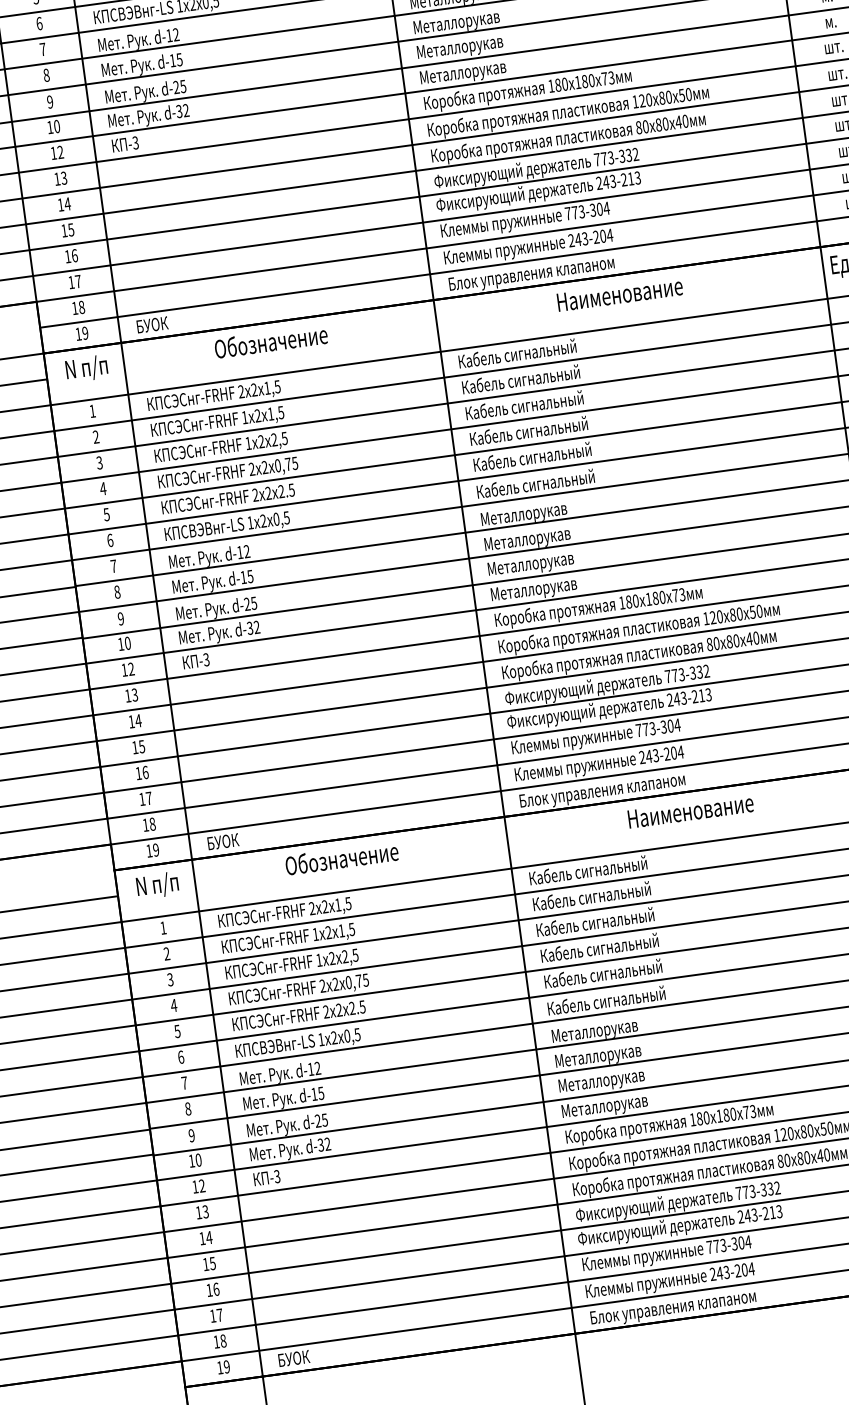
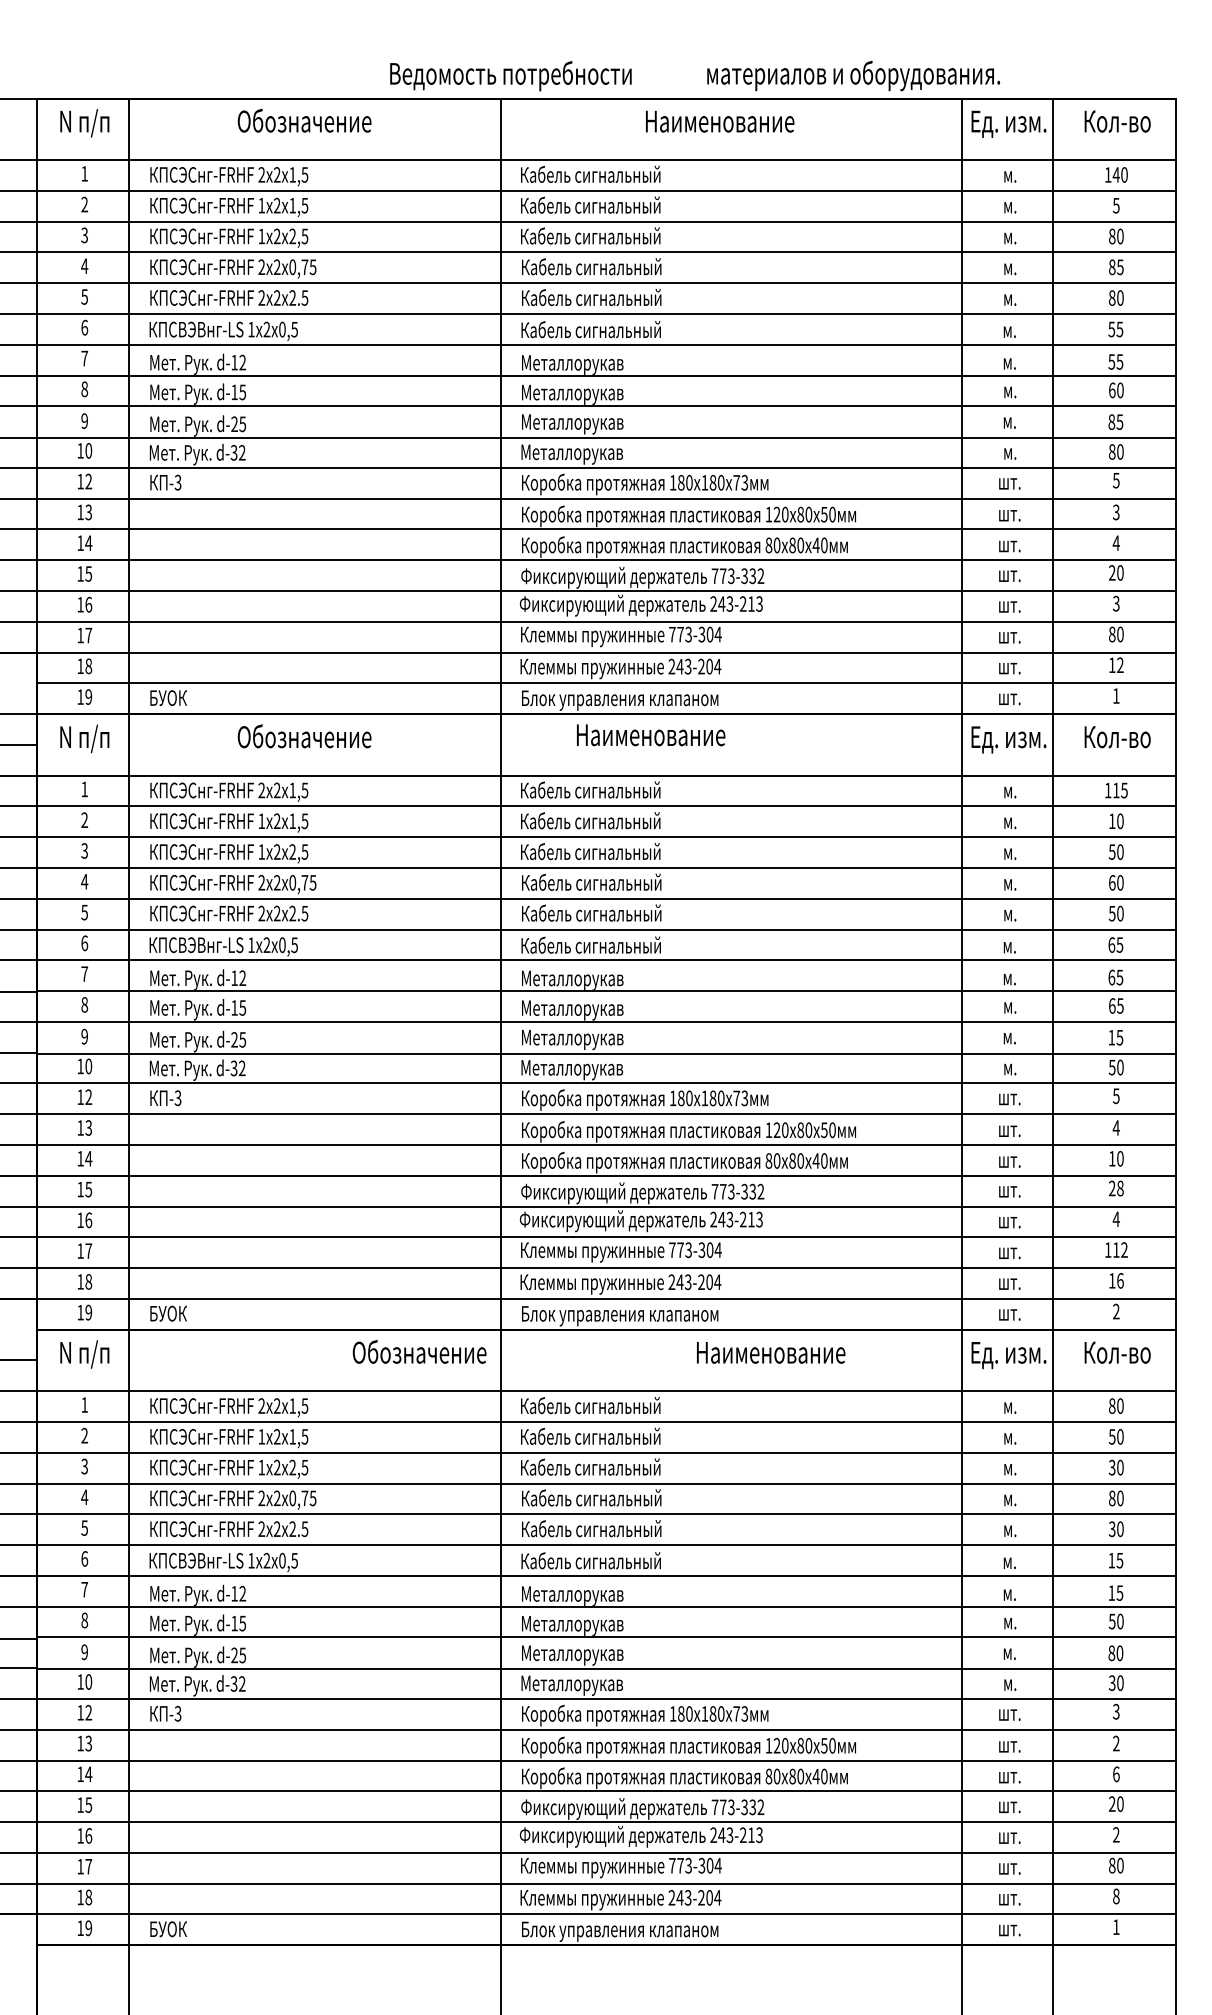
text: (620, 294) -> (651, 735), moved
text: (691, 810) -> (771, 1352), moved
text: (341, 857) -> (419, 1351), moved

